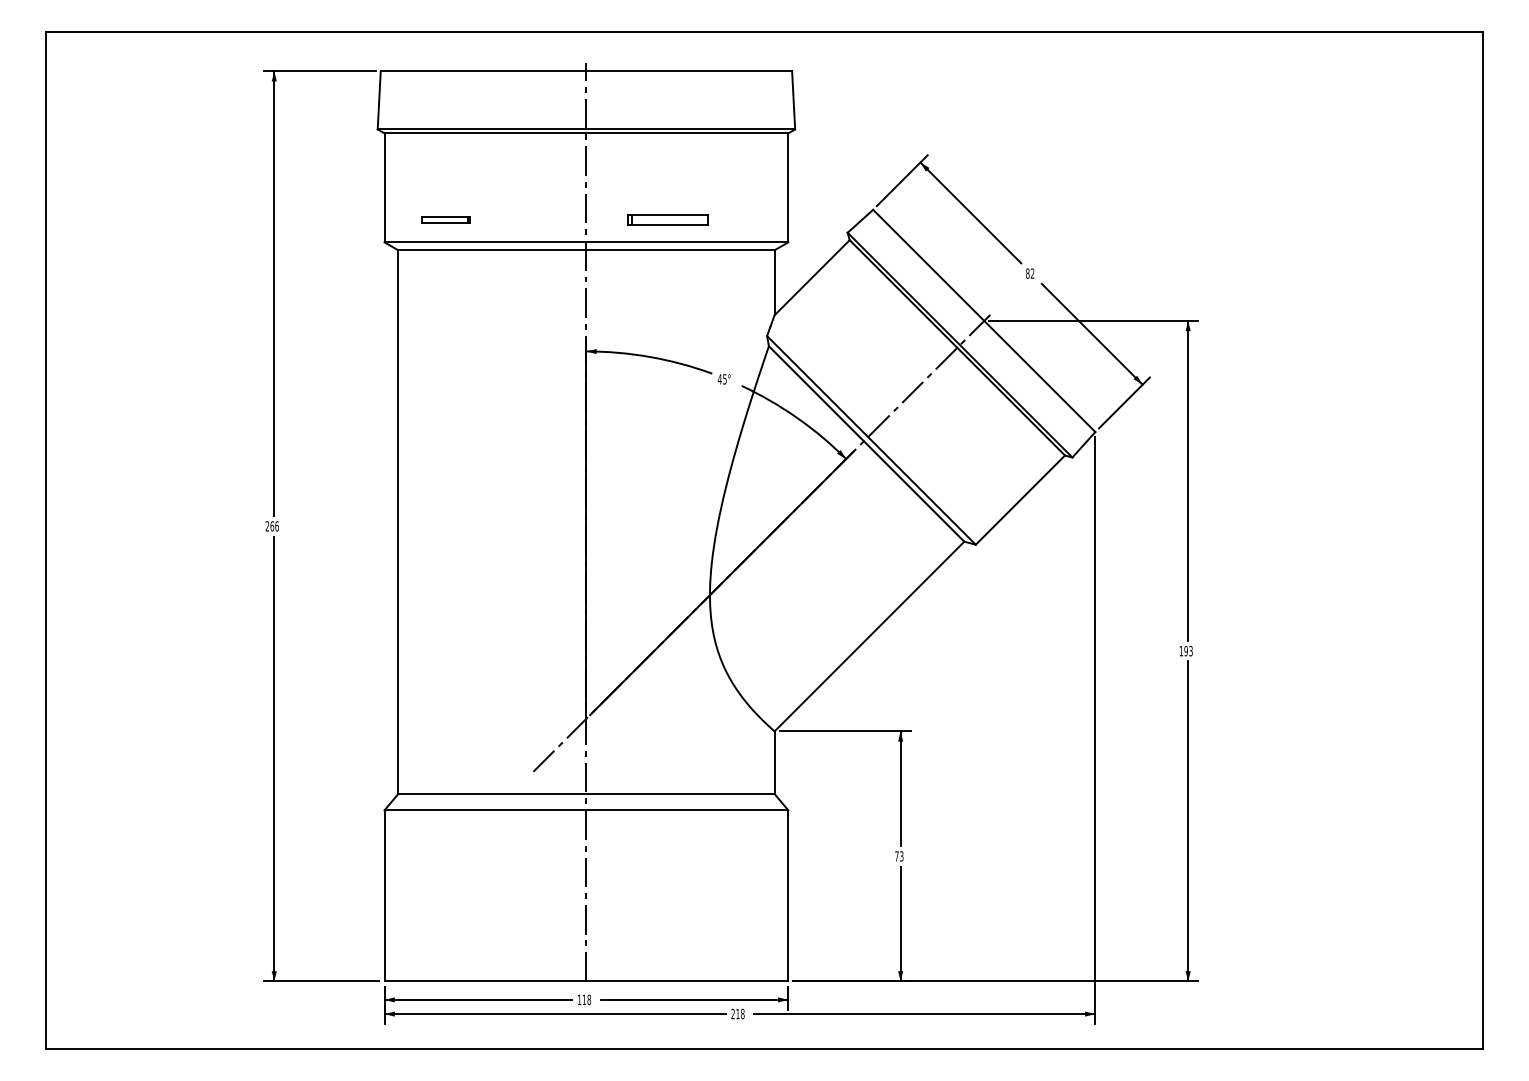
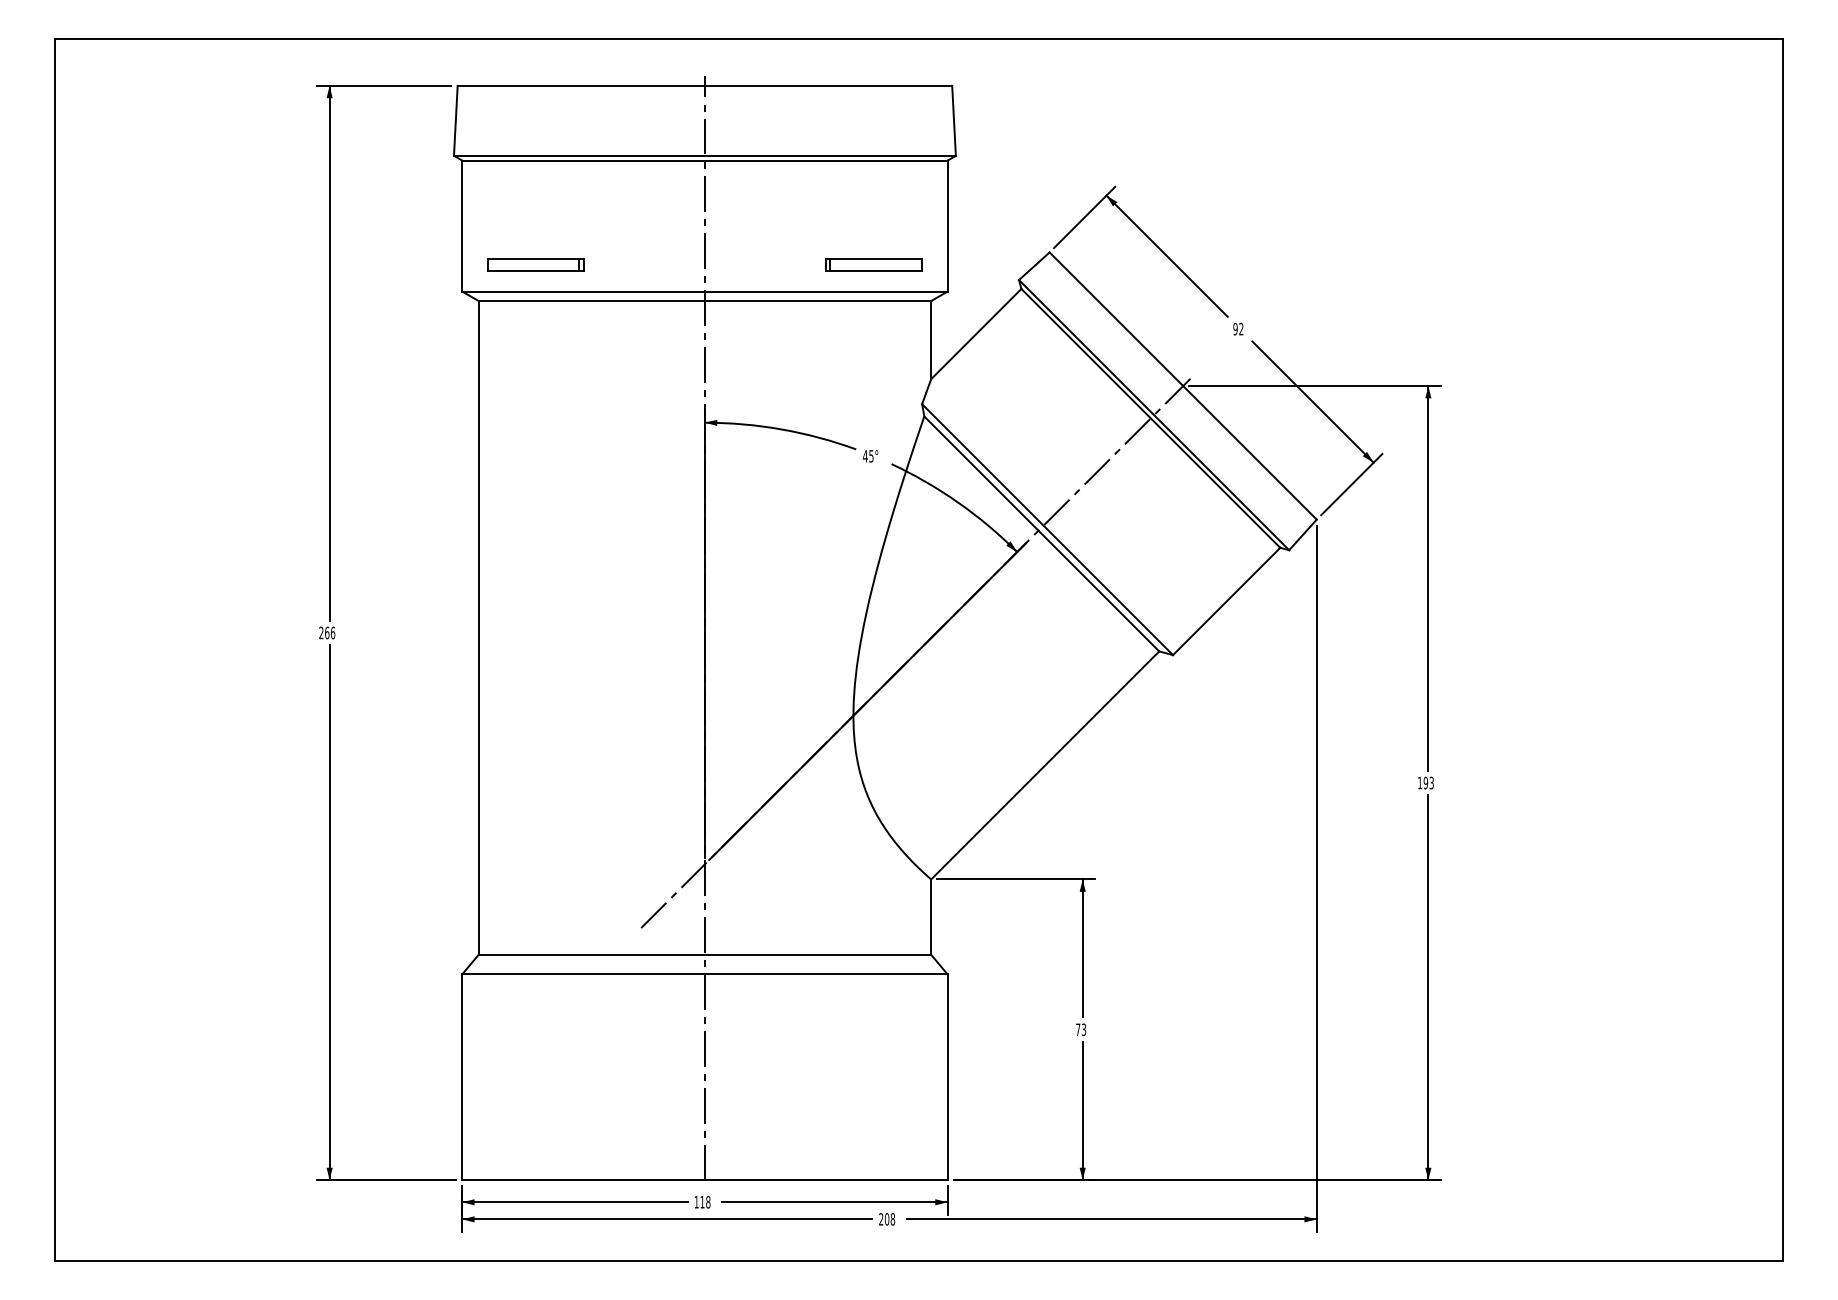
part: (445, 219) -> (535, 264), size x1.67
part: (667, 219) -> (873, 264), moved
text: (1027, 273) -> (1235, 329), 82 -> 92
text: (737, 1014) -> (886, 1219), 218 -> 208

